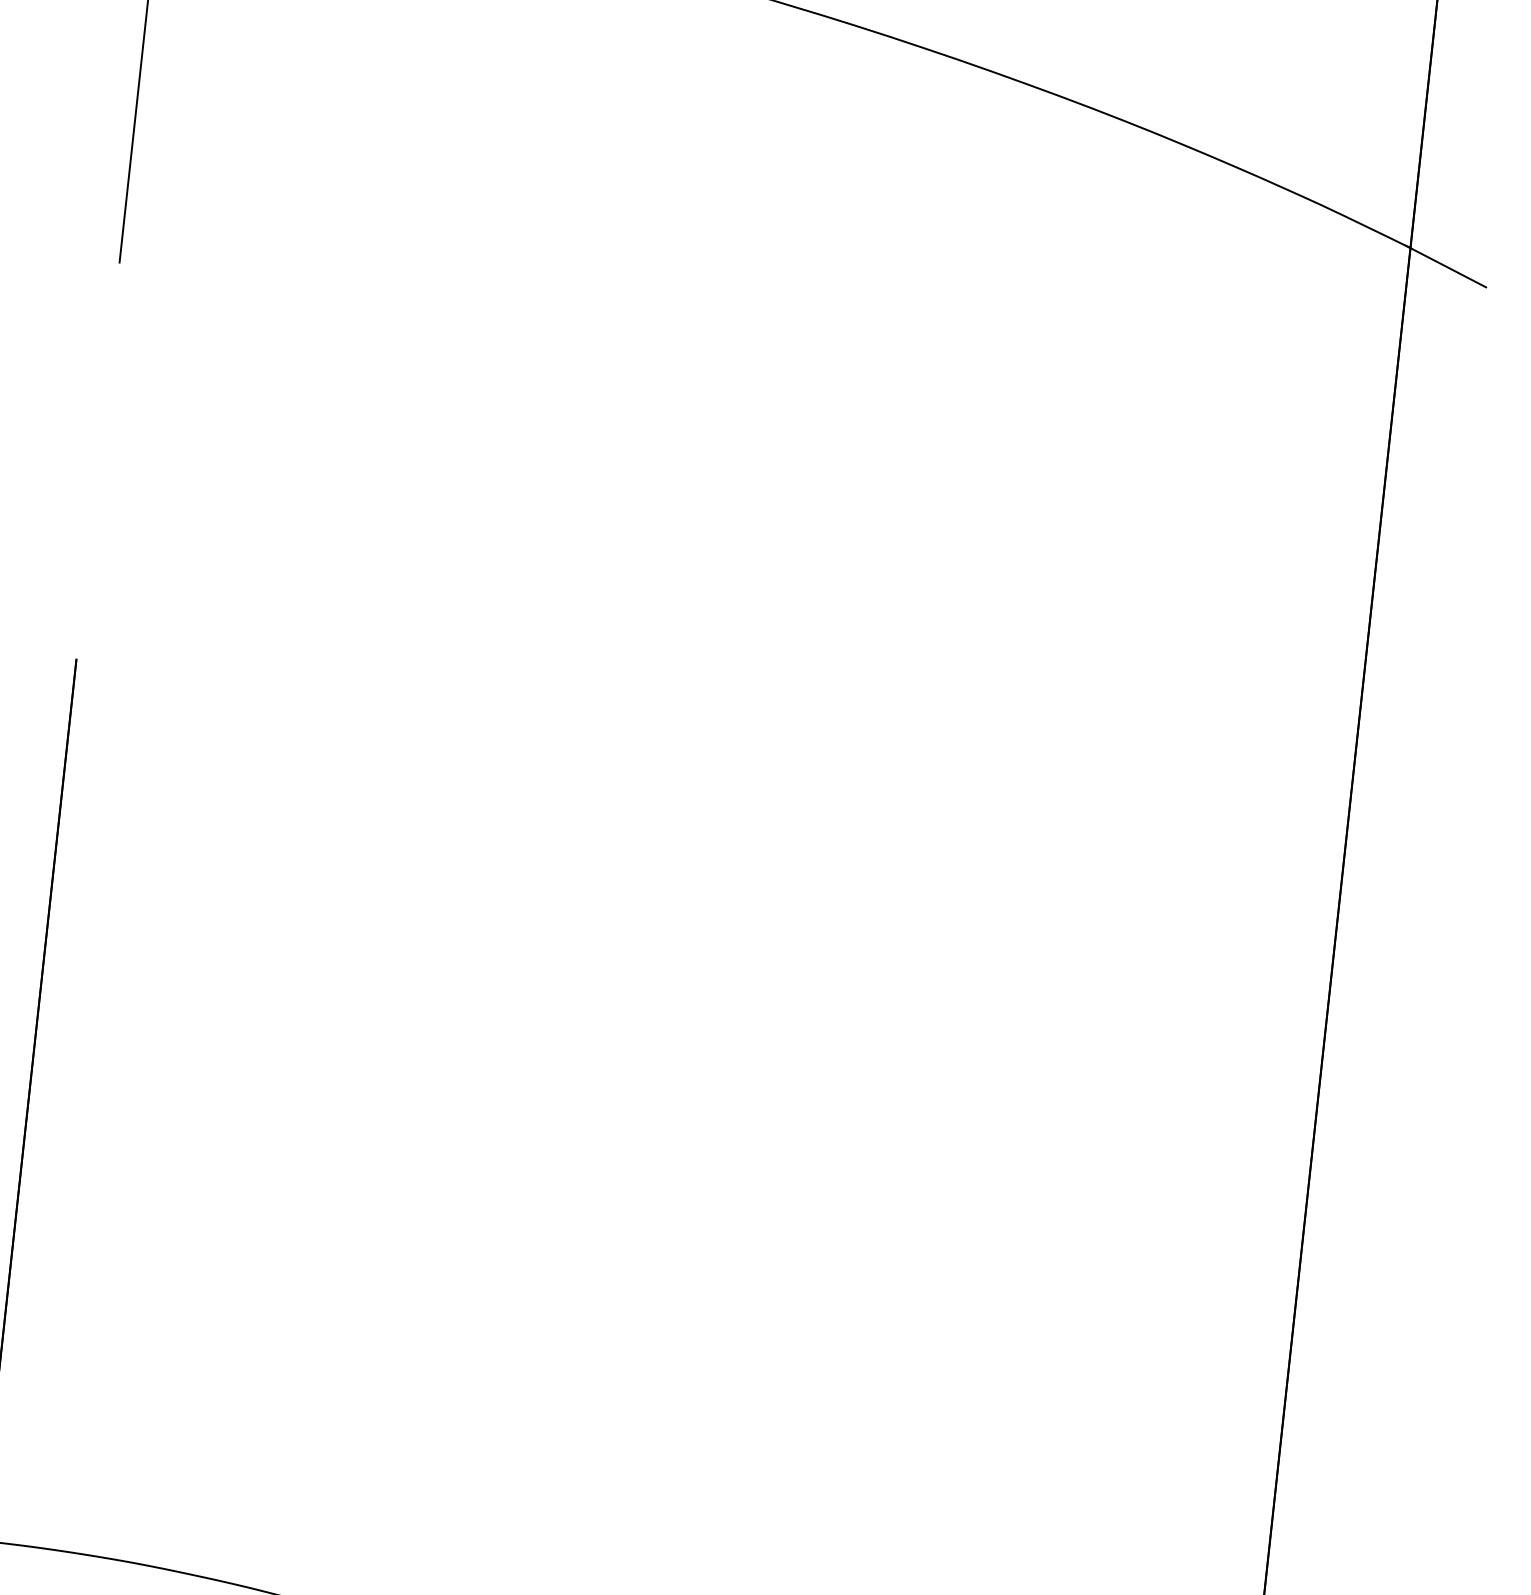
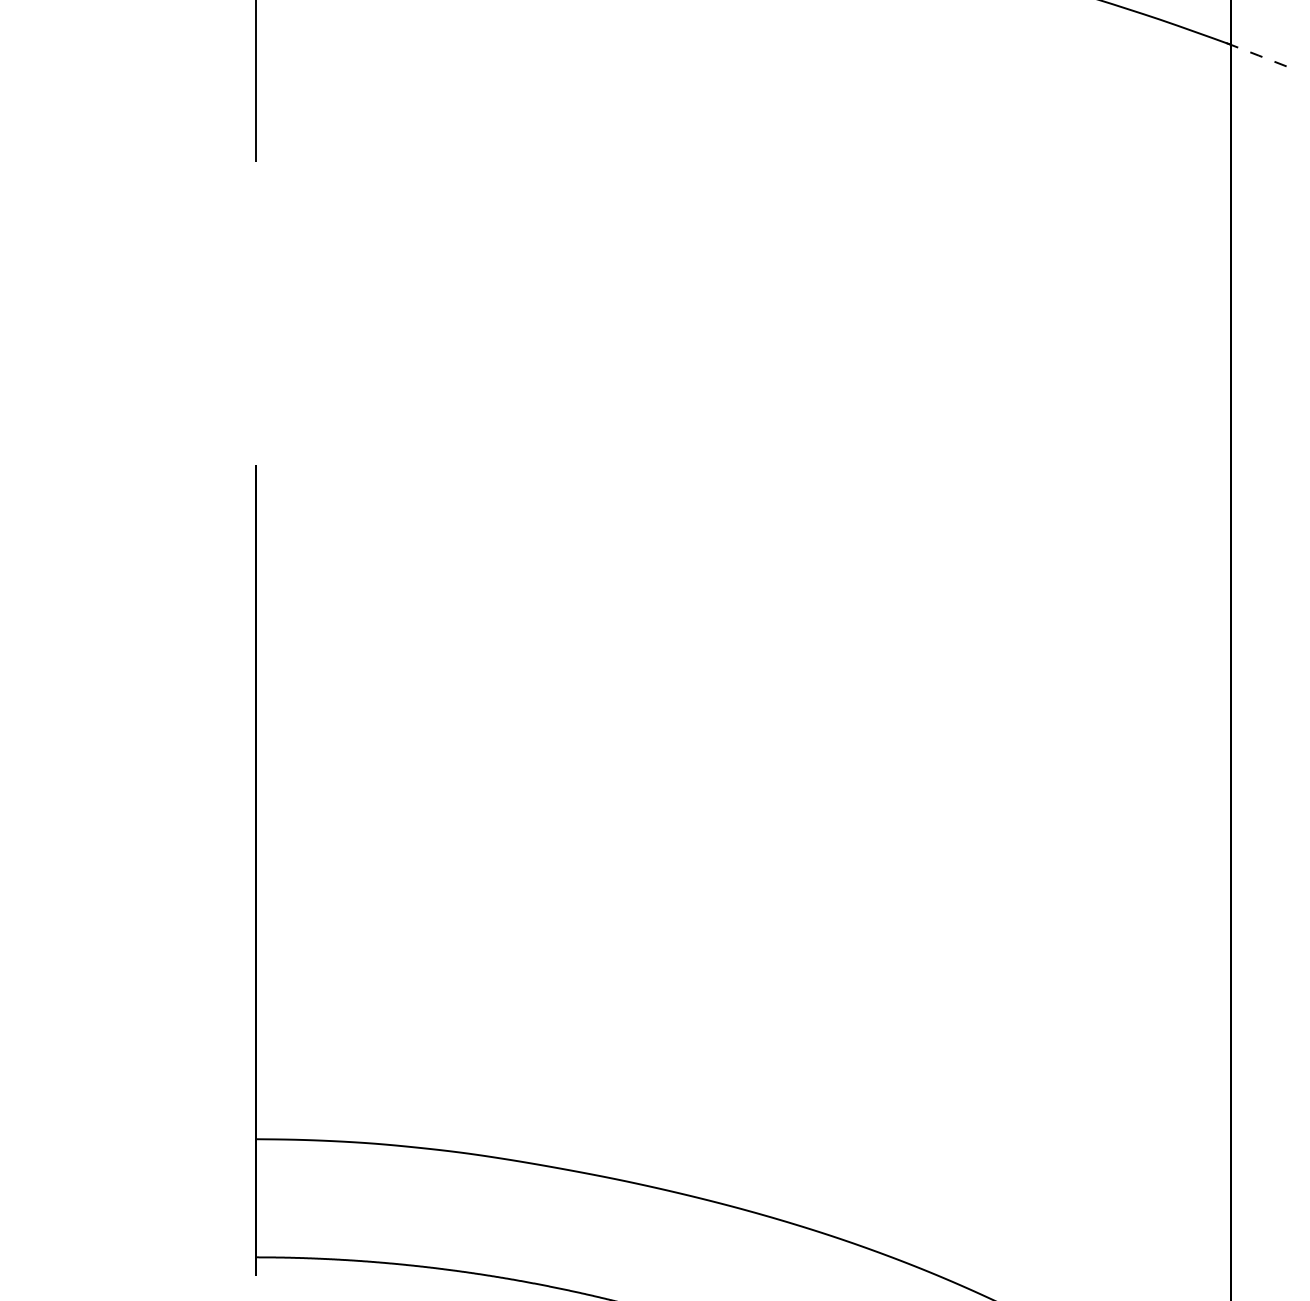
line: (1445, 266) -> (1258, 55), solid -> dashed

